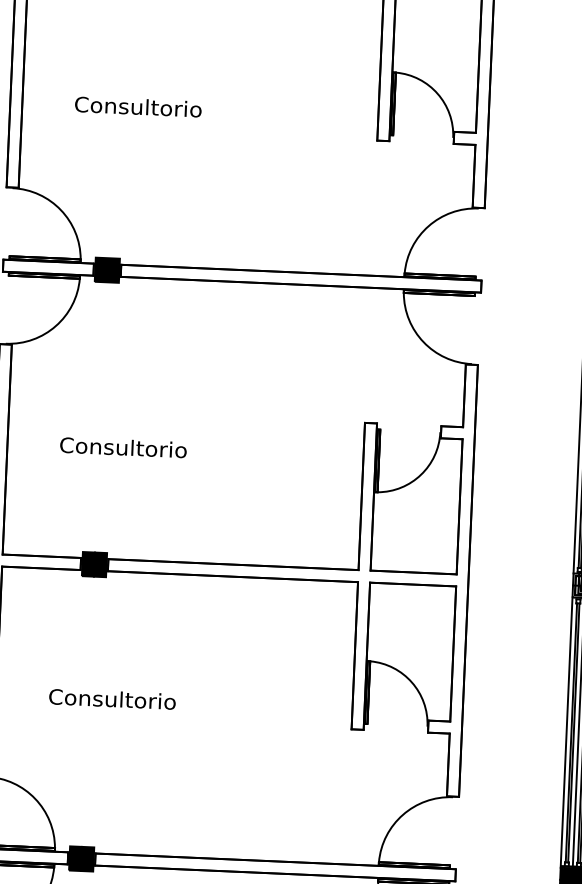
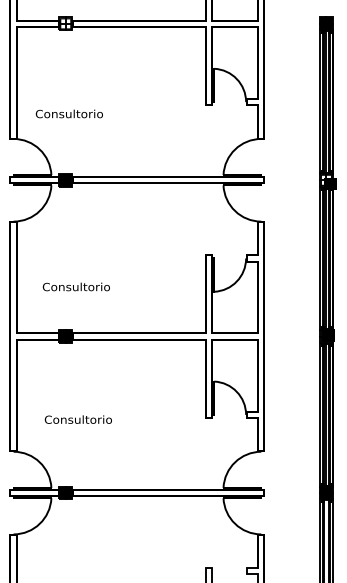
text: (136, 105) -> (68, 113), moved
text: (121, 446) -> (75, 286), moved
text: (110, 698) -> (77, 419), moved

